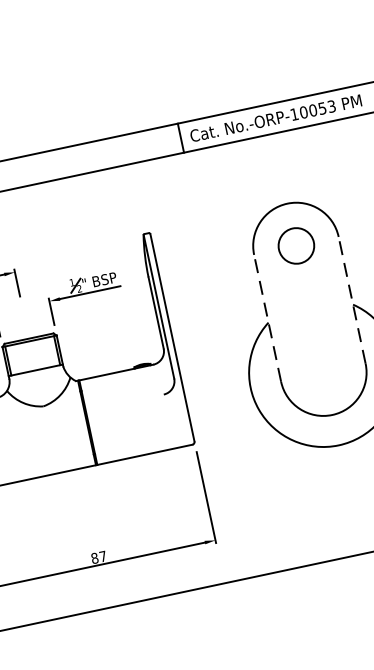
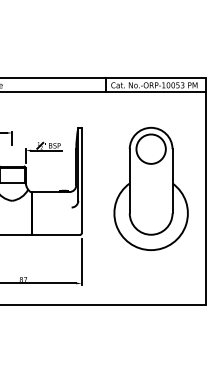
circle: (294, 244) -> (150, 148), size x1.67
line: (351, 298) -> (172, 180), dashed -> solid
line: (266, 316) -> (129, 180), dashed -> solid

